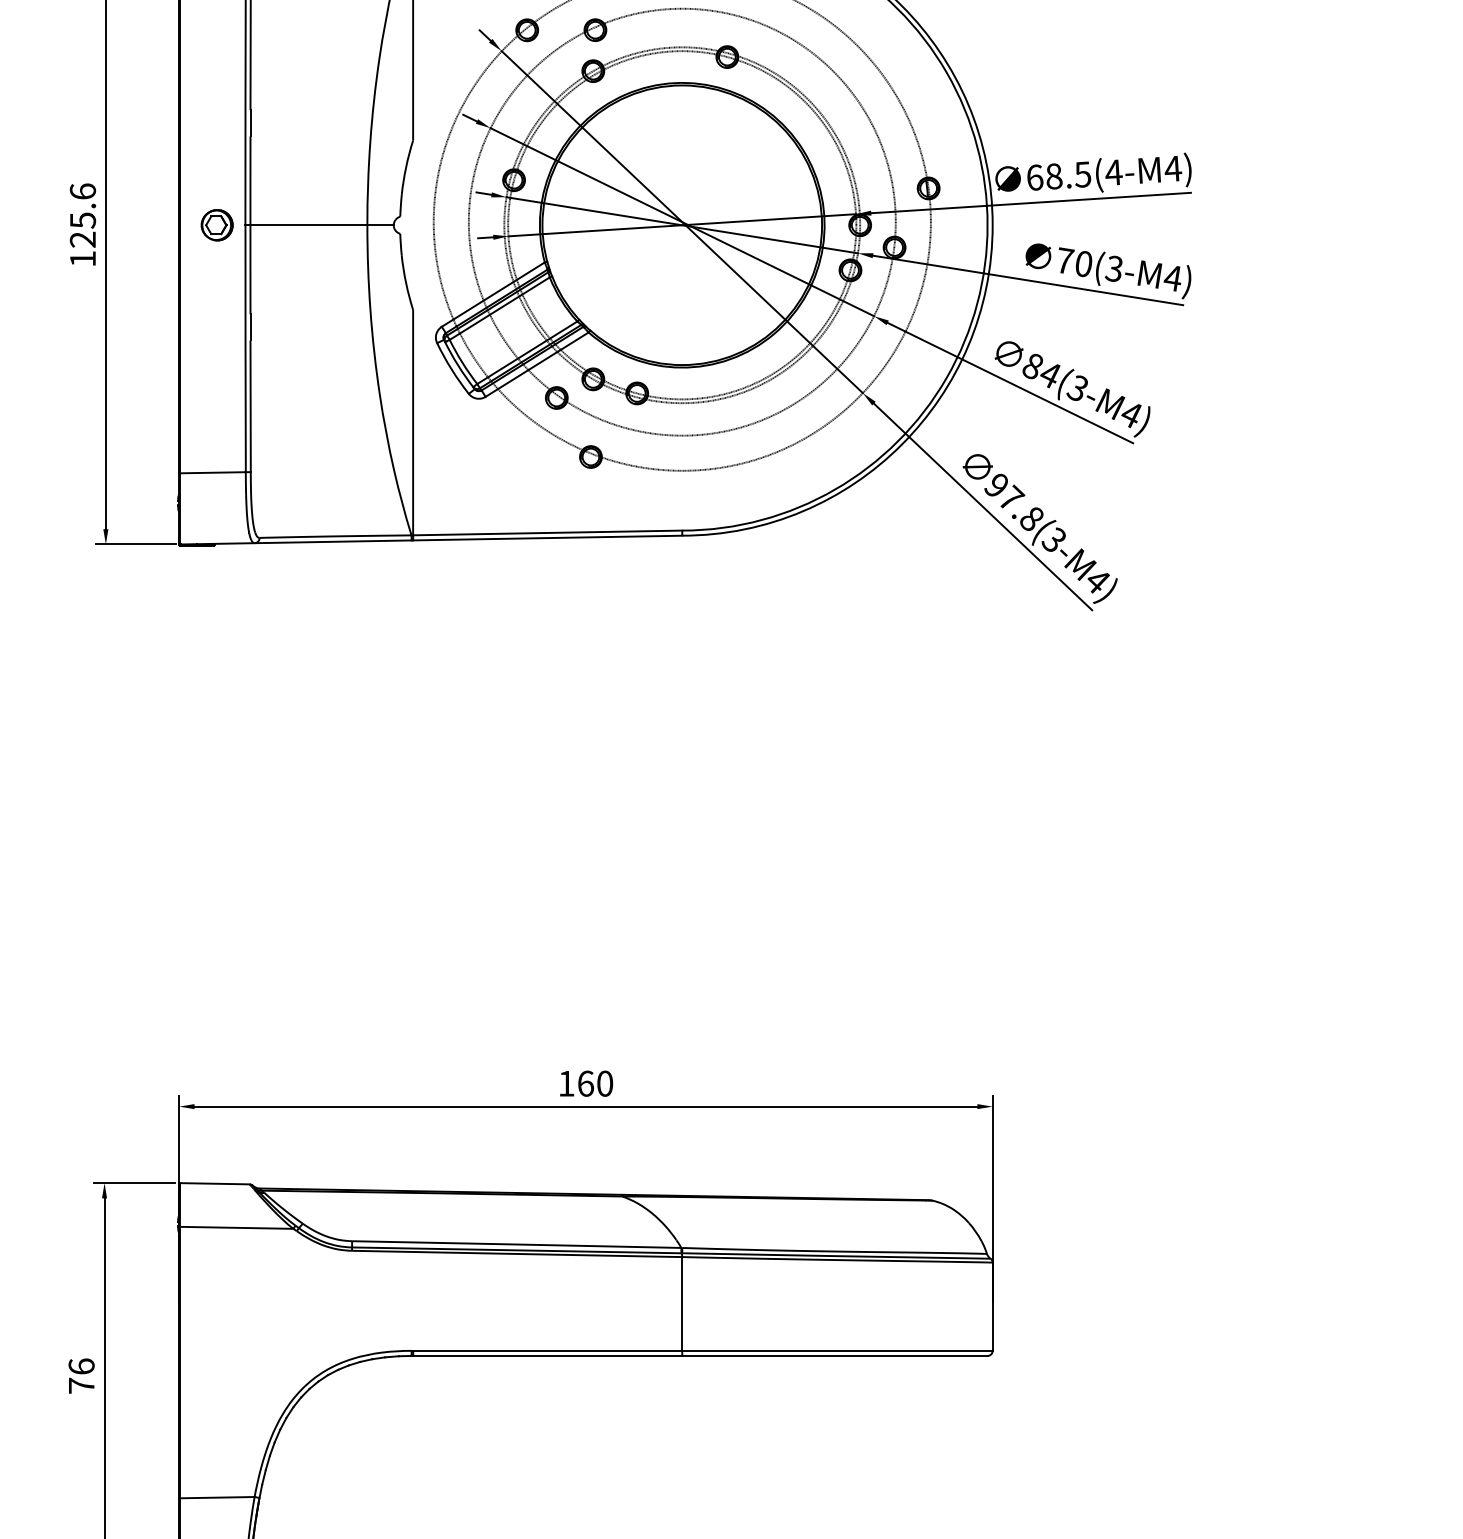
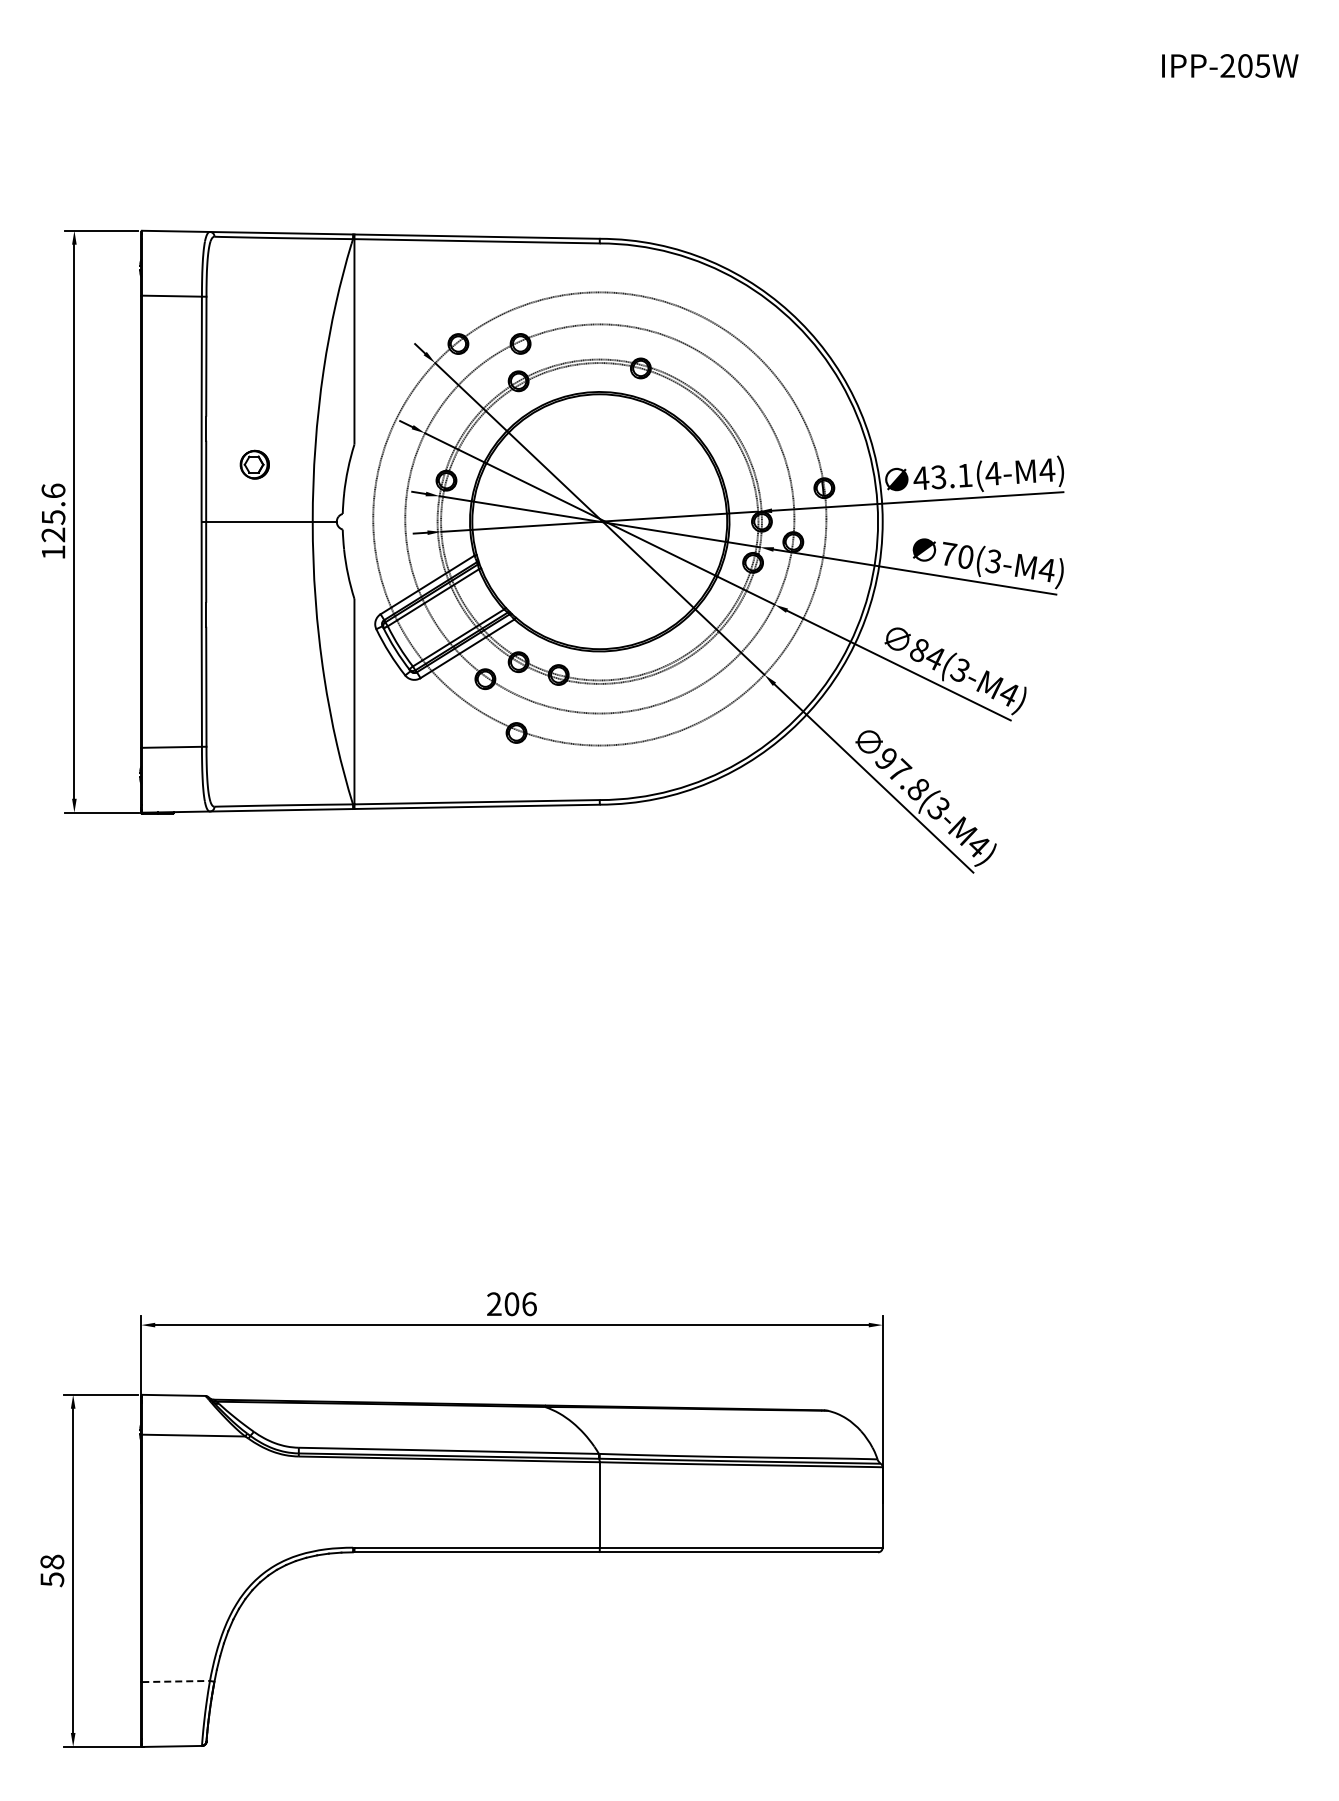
text: (1058, 175) -> (942, 476), 68.5(4-M4) -> 43.1(4-M4)
part: (216, 224) -> (254, 464), moved
text: (585, 1084) -> (511, 1304), 160 -> 206
text: (81, 1375) -> (52, 1570), 76 -> 58
line: (217, 1497) -> (176, 1681), solid -> dashed

